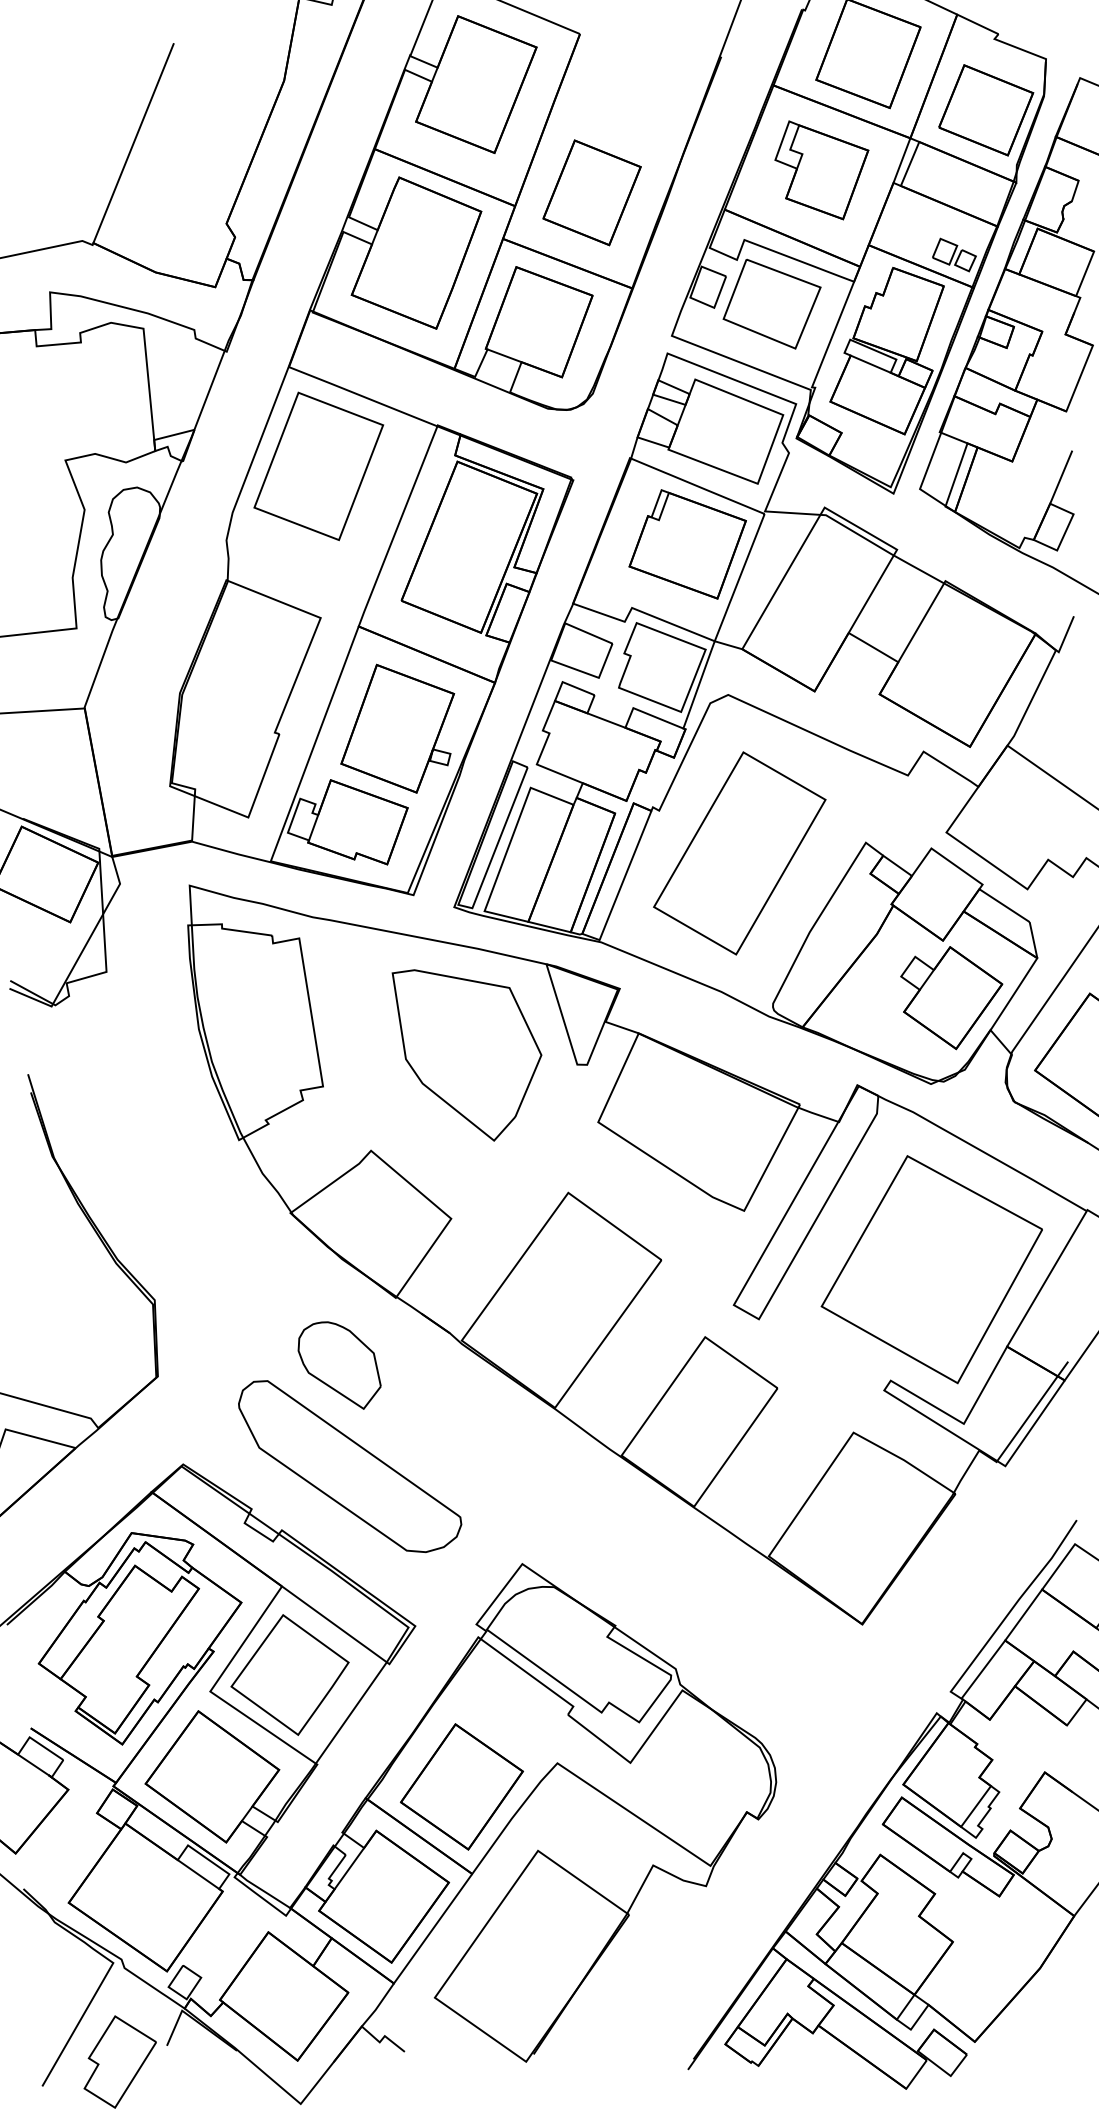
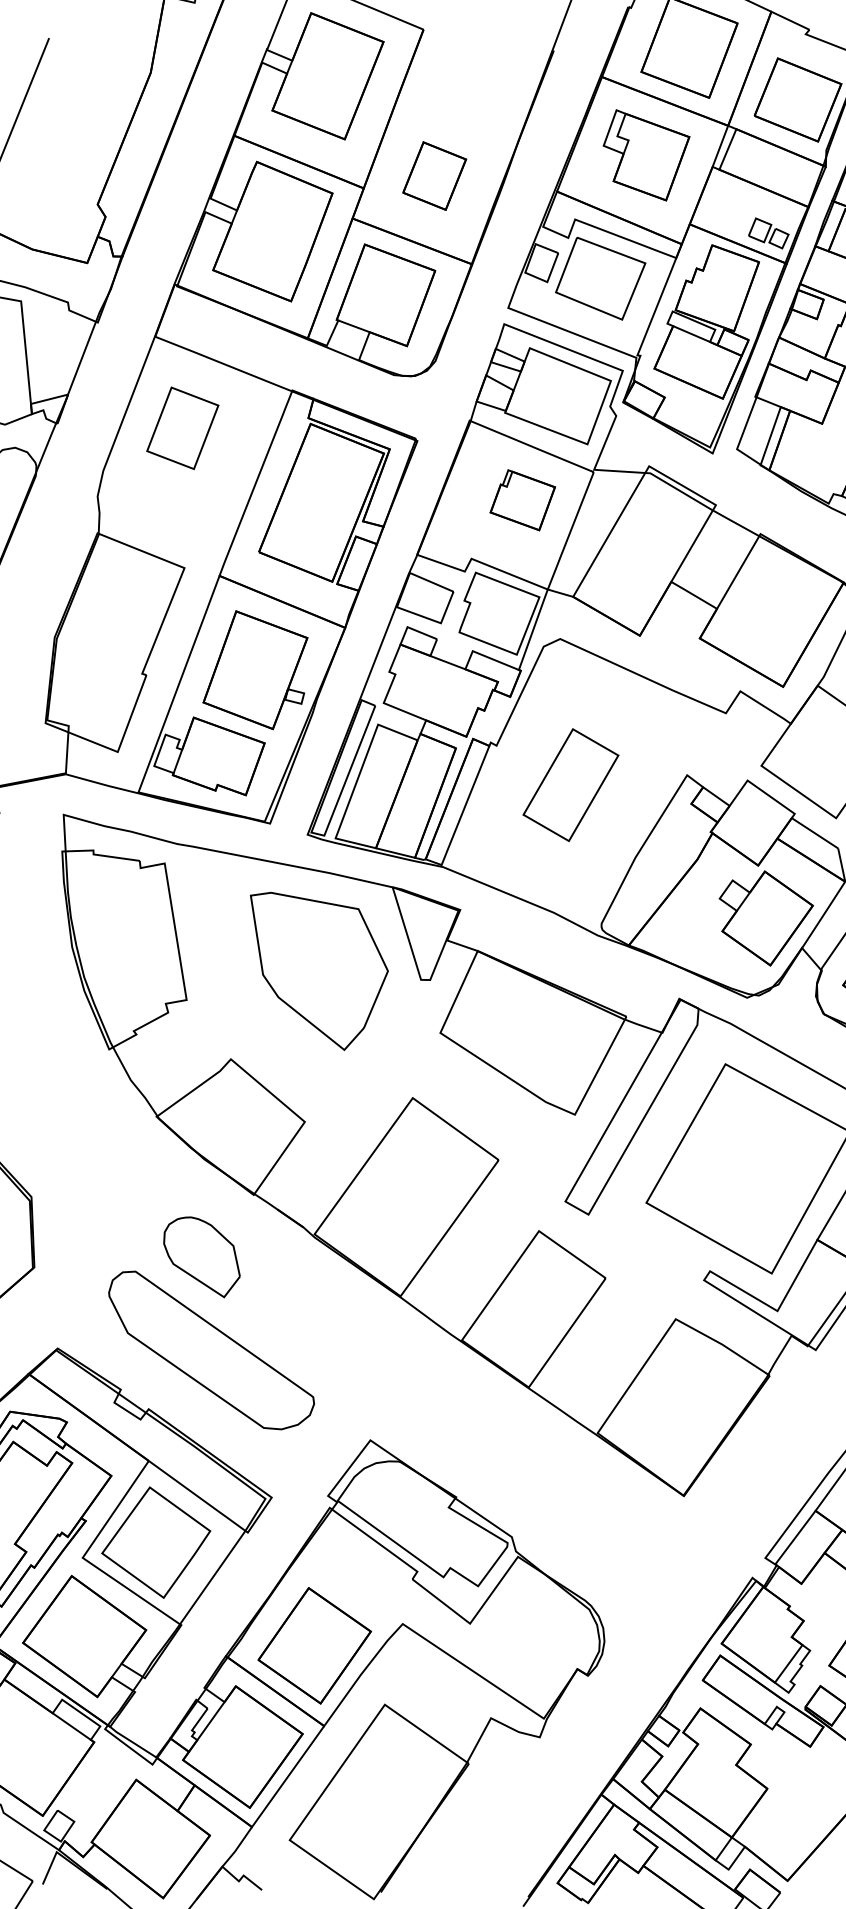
part: (591, 192) -> (434, 175), size x0.7
part: (318, 466) -> (182, 428), size x0.6
part: (687, 544) -> (522, 500), size x0.6
part: (739, 853) -> (570, 785), size x0.6

